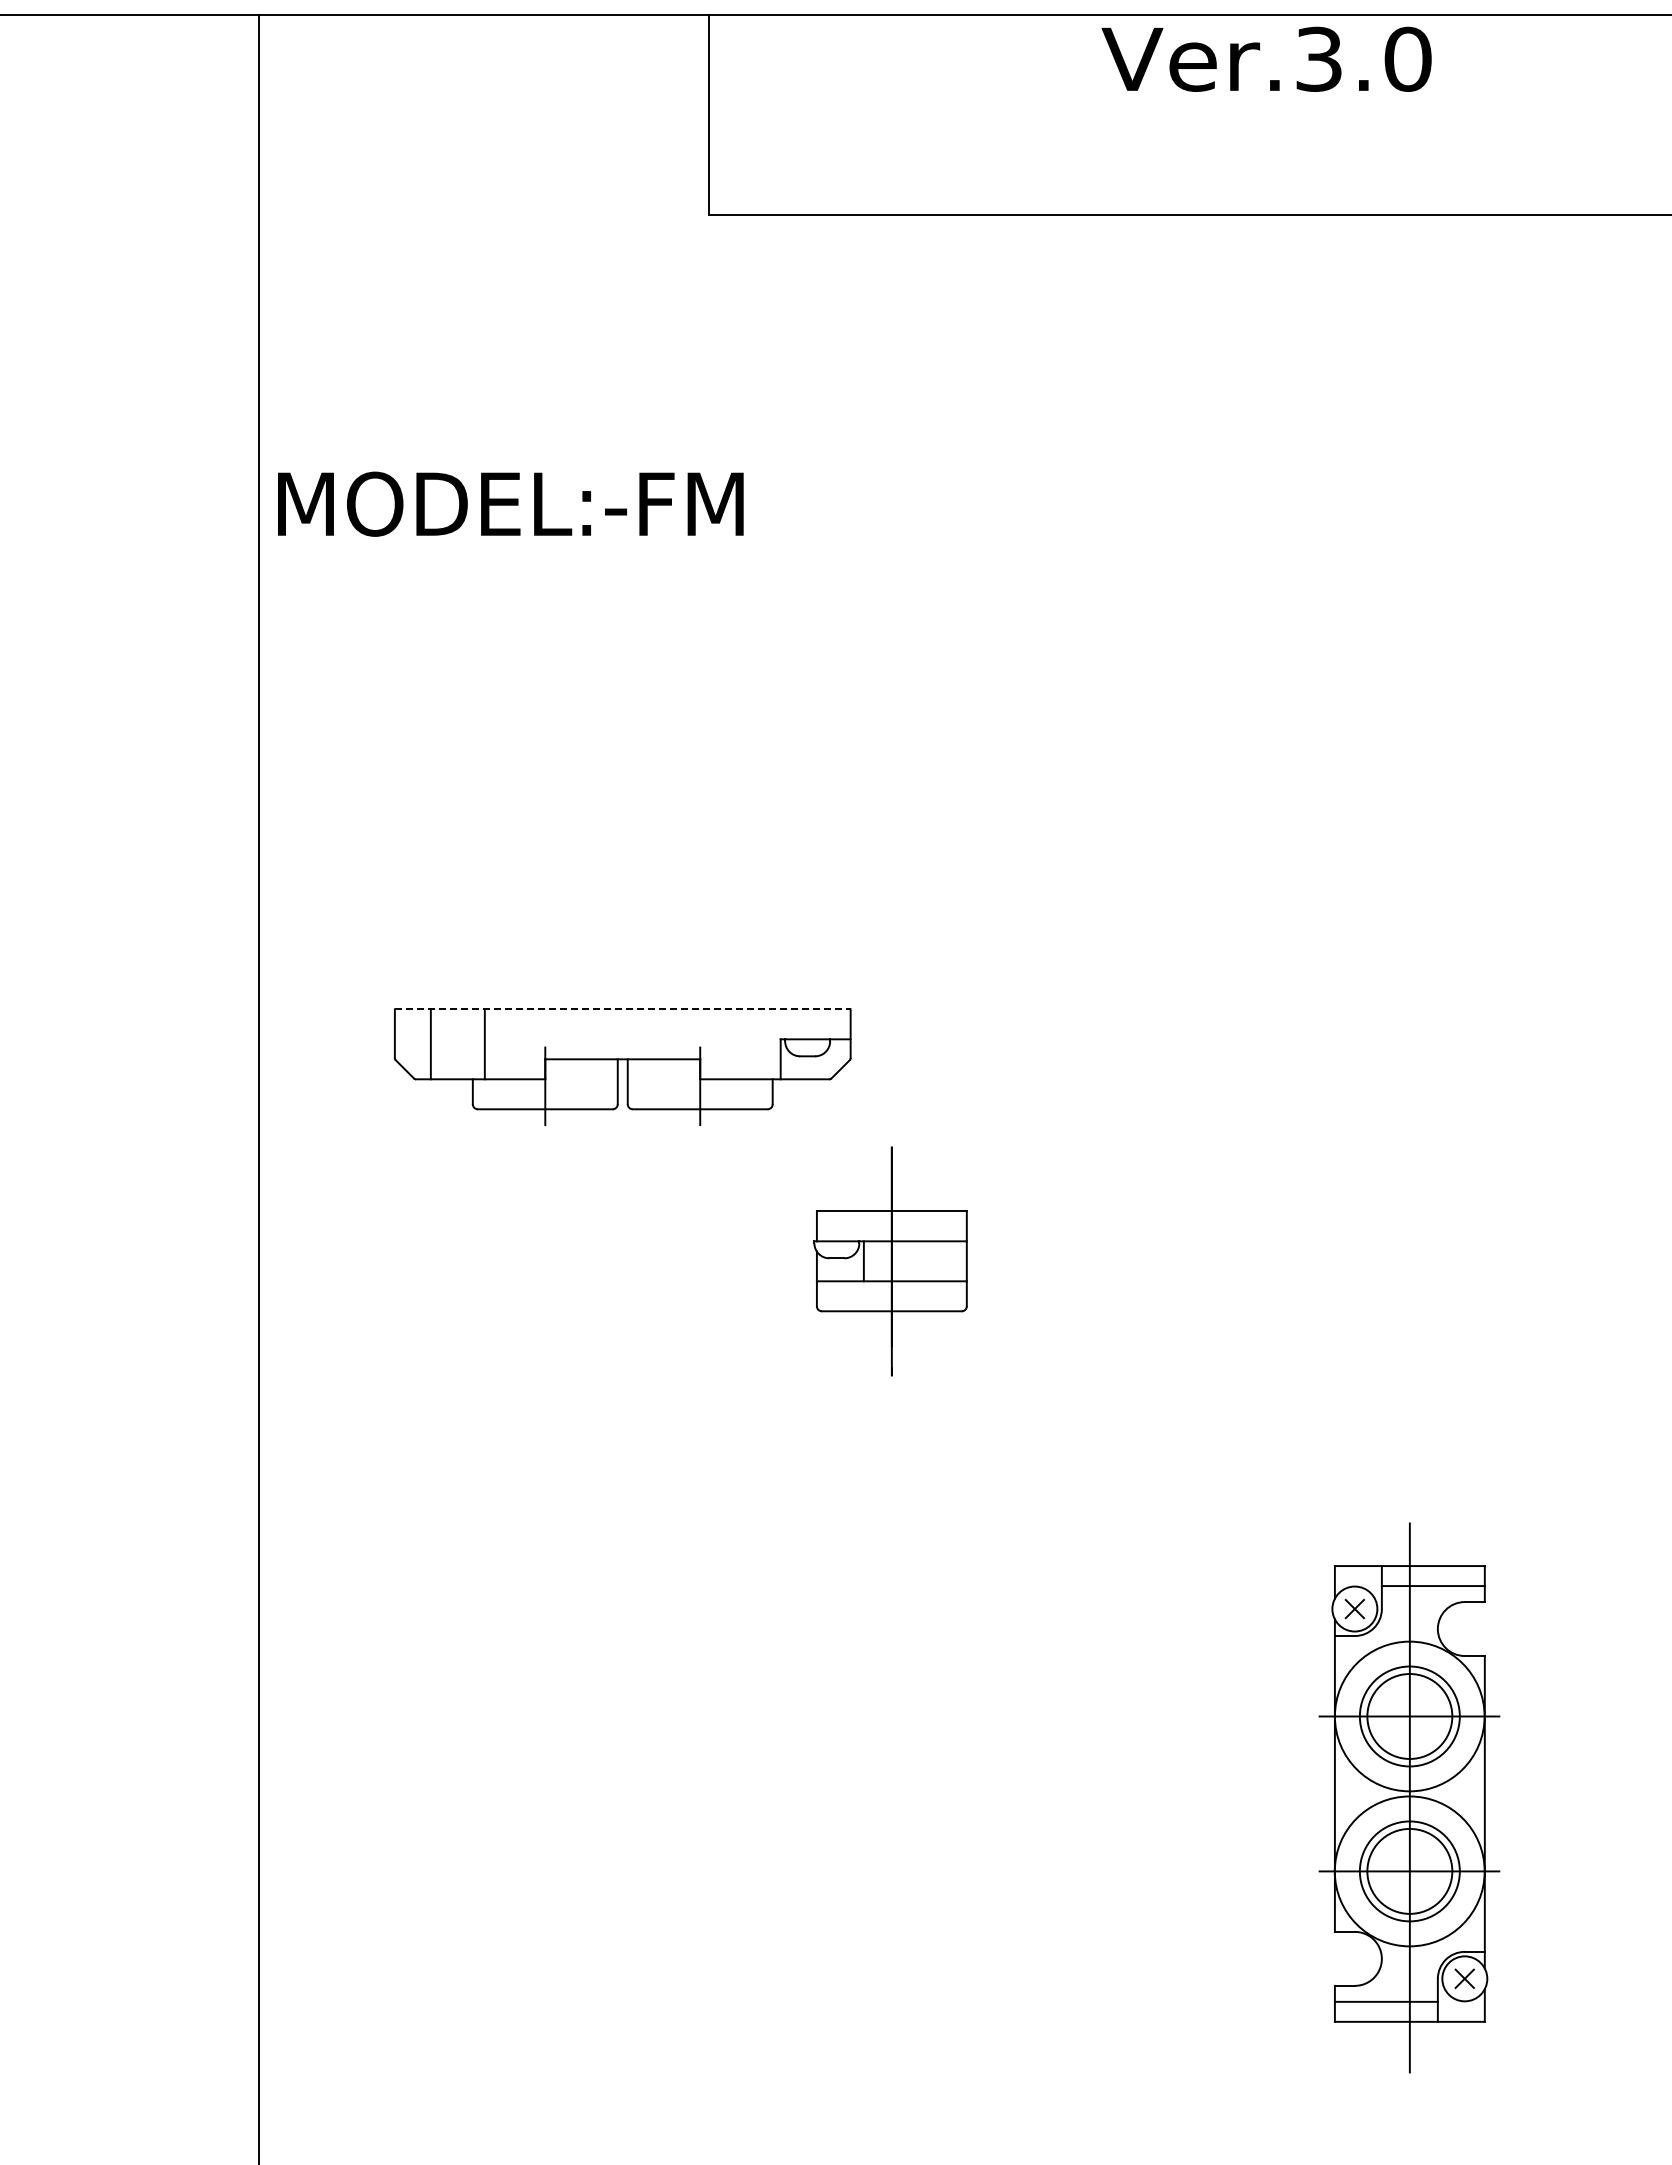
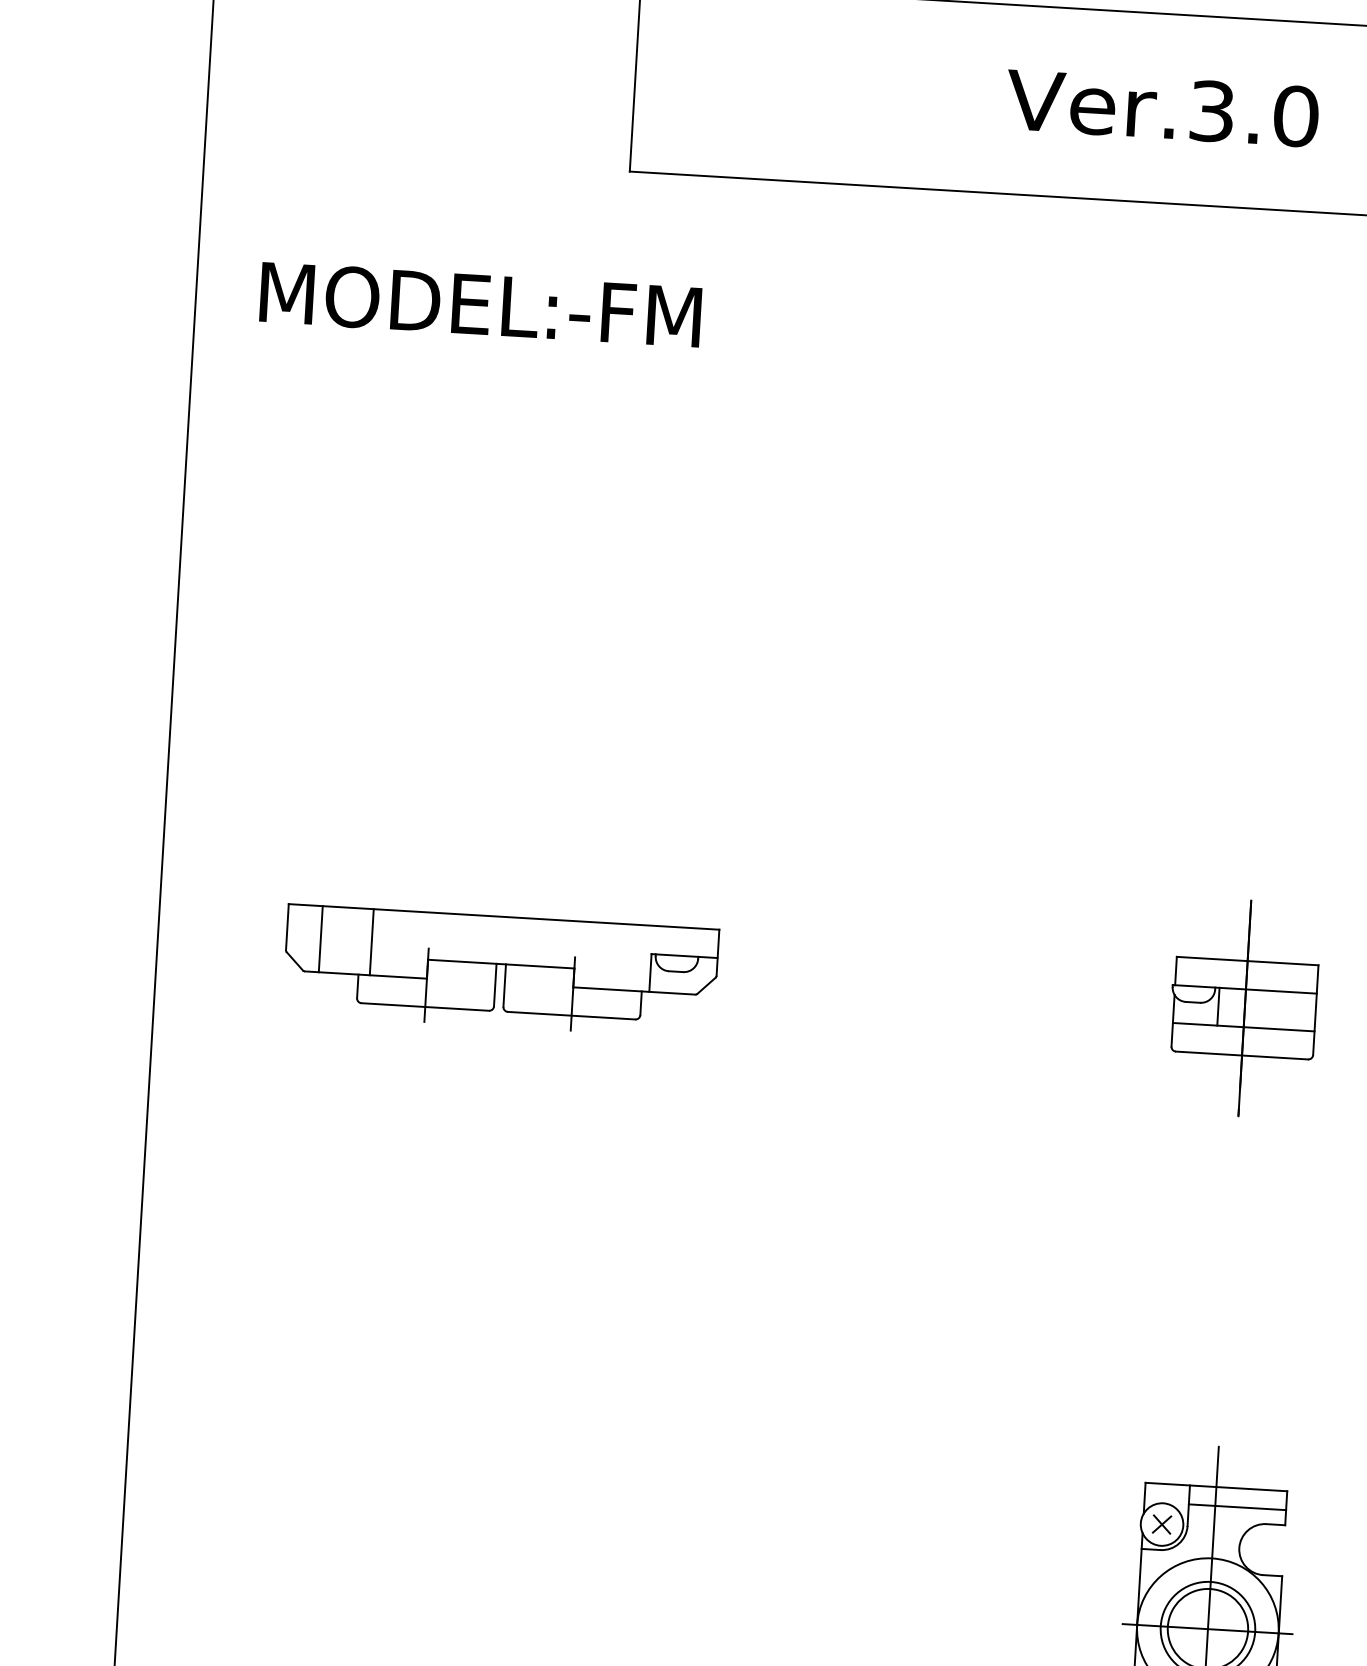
text: (1266, 58) -> (1162, 107), moved
text: (510, 503) -> (480, 304), moved
line: (622, 1009) -> (503, 917), dashed -> solid
part: (890, 1261) -> (1243, 1008), moved

